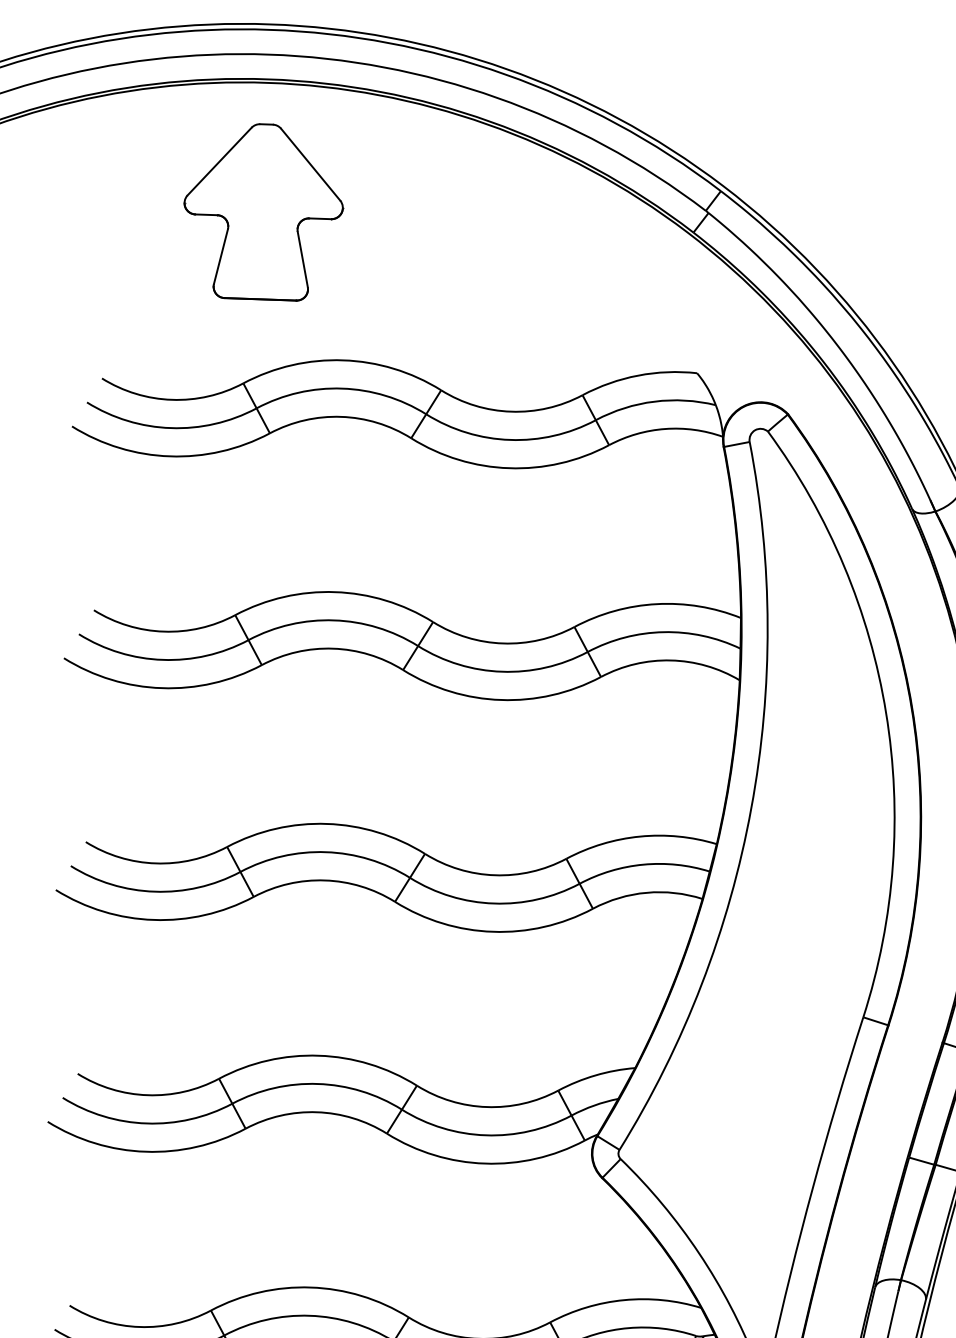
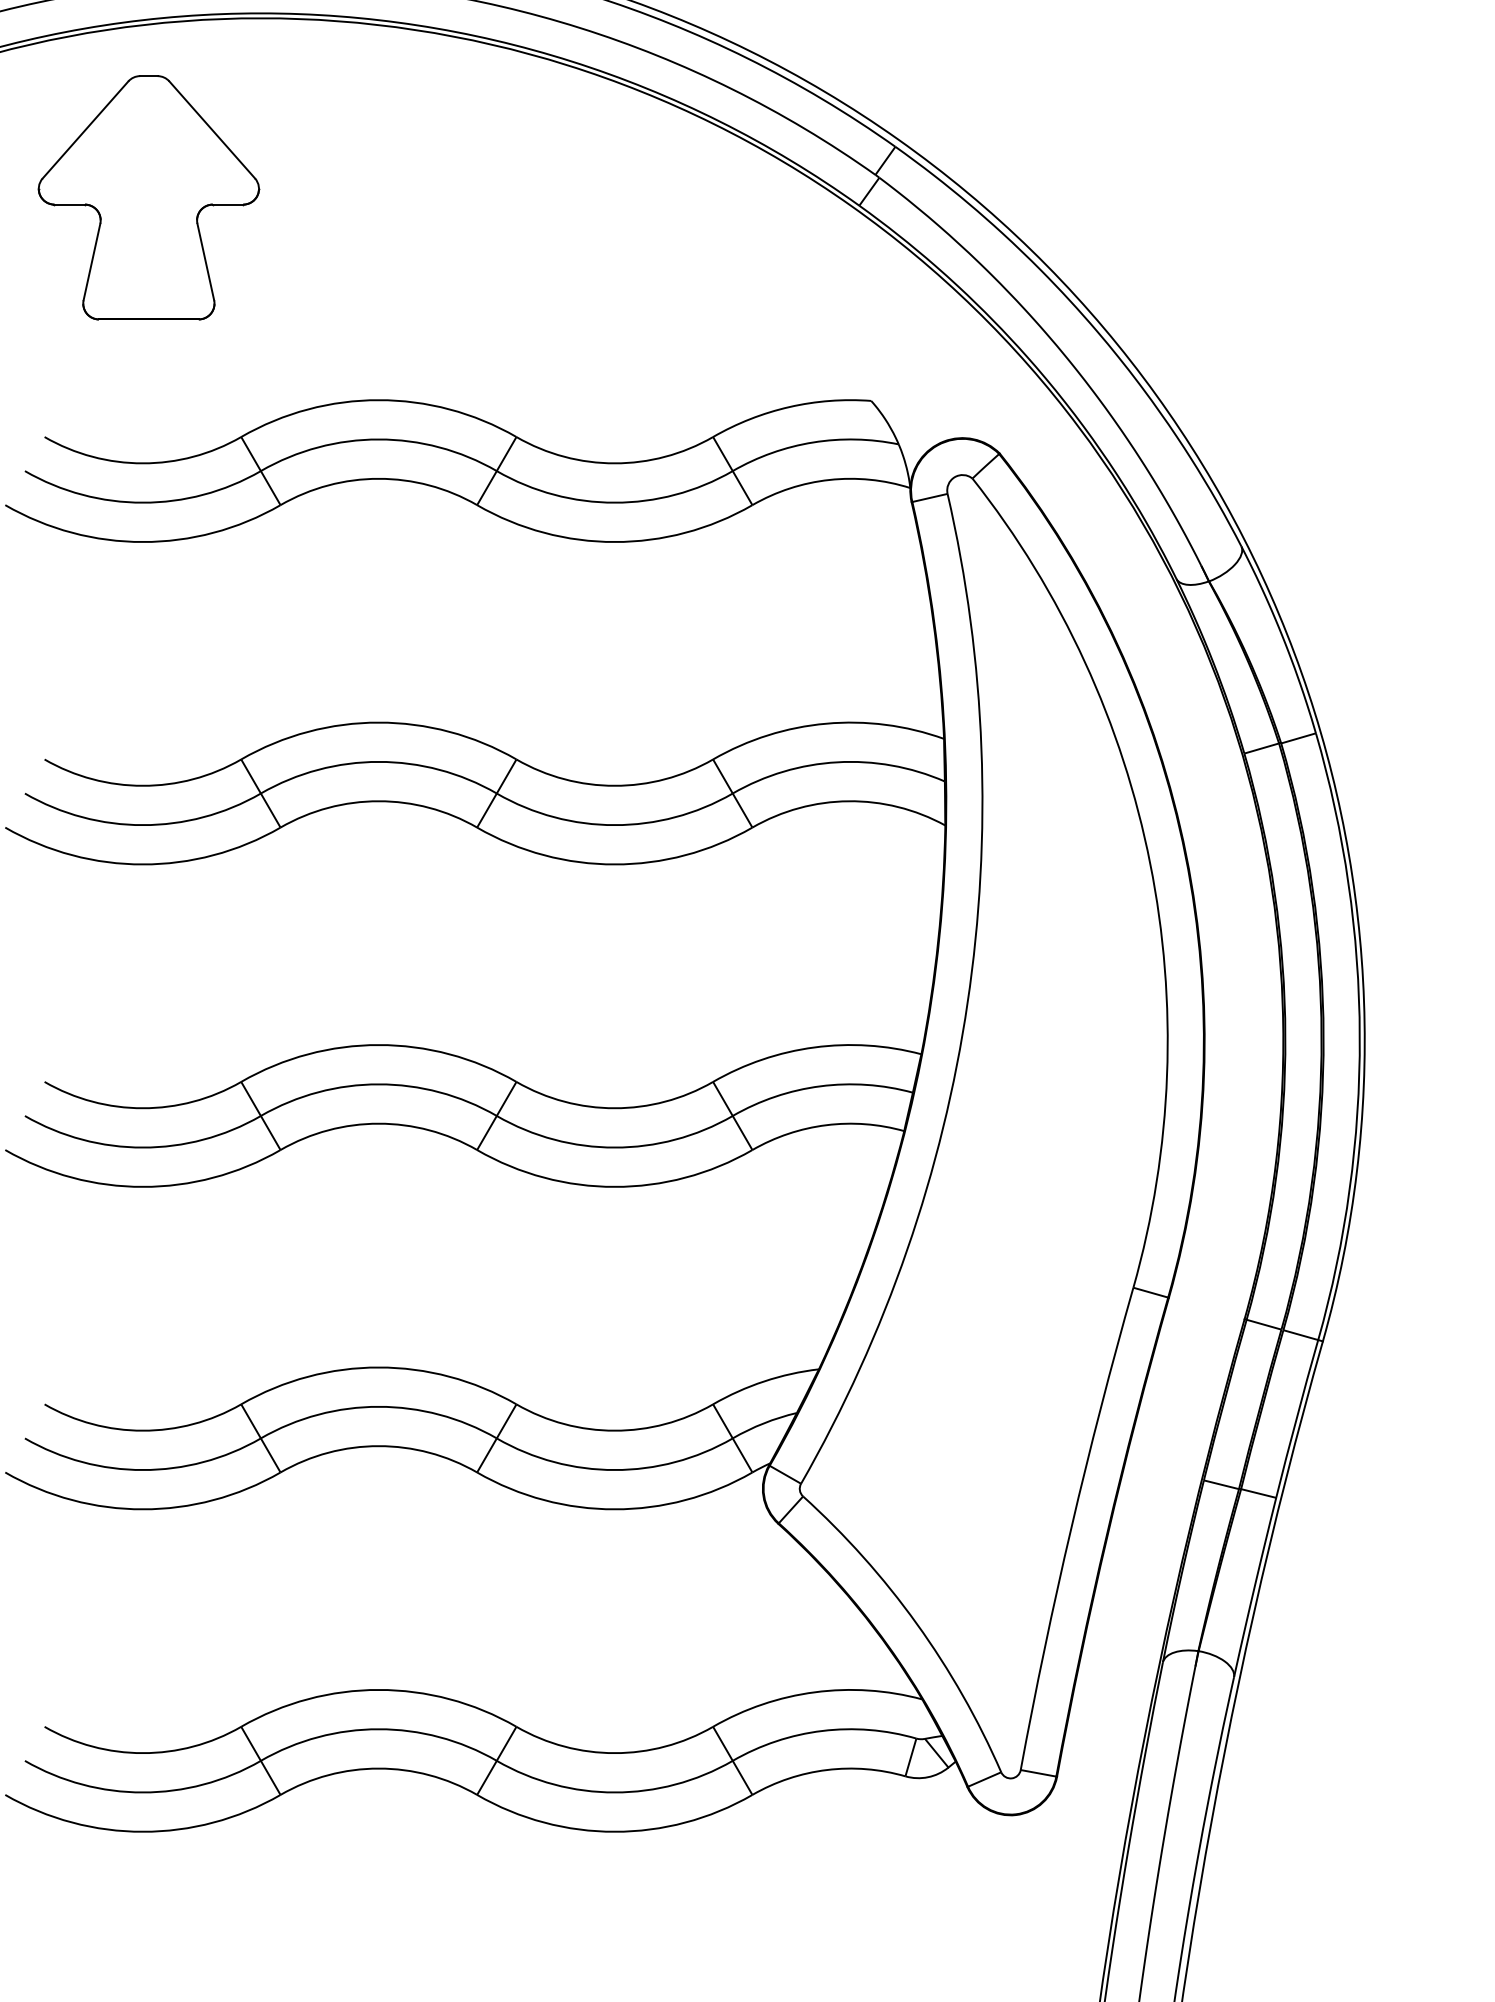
part: (263, 211) -> (148, 197), moved

